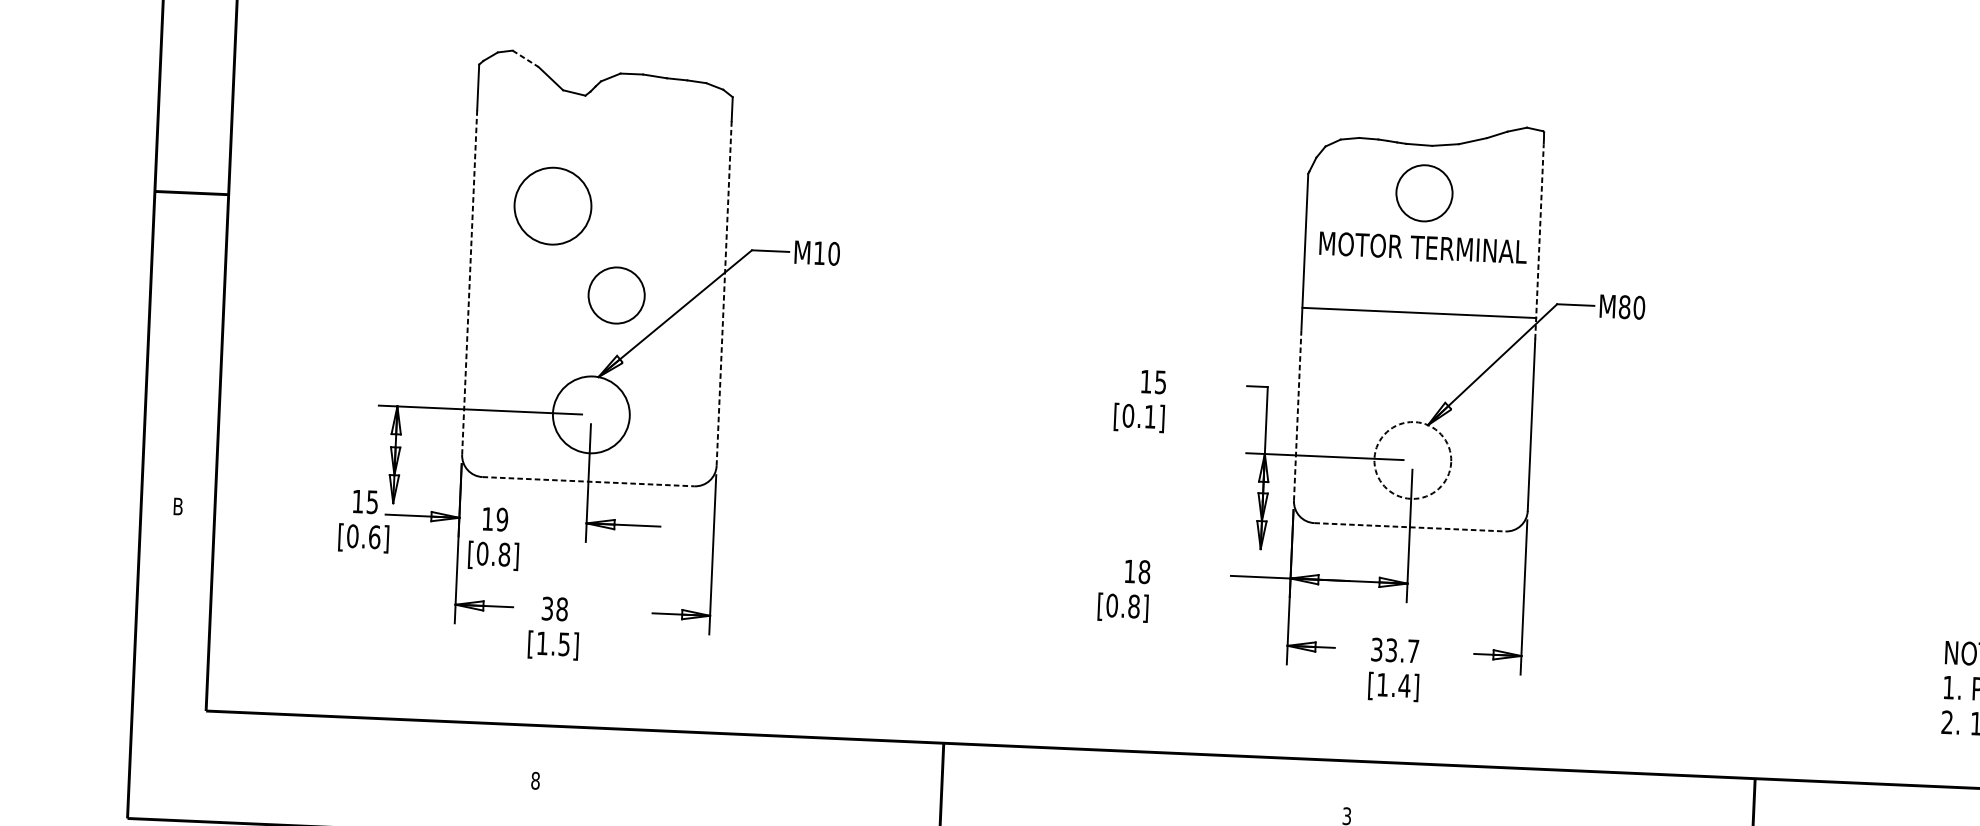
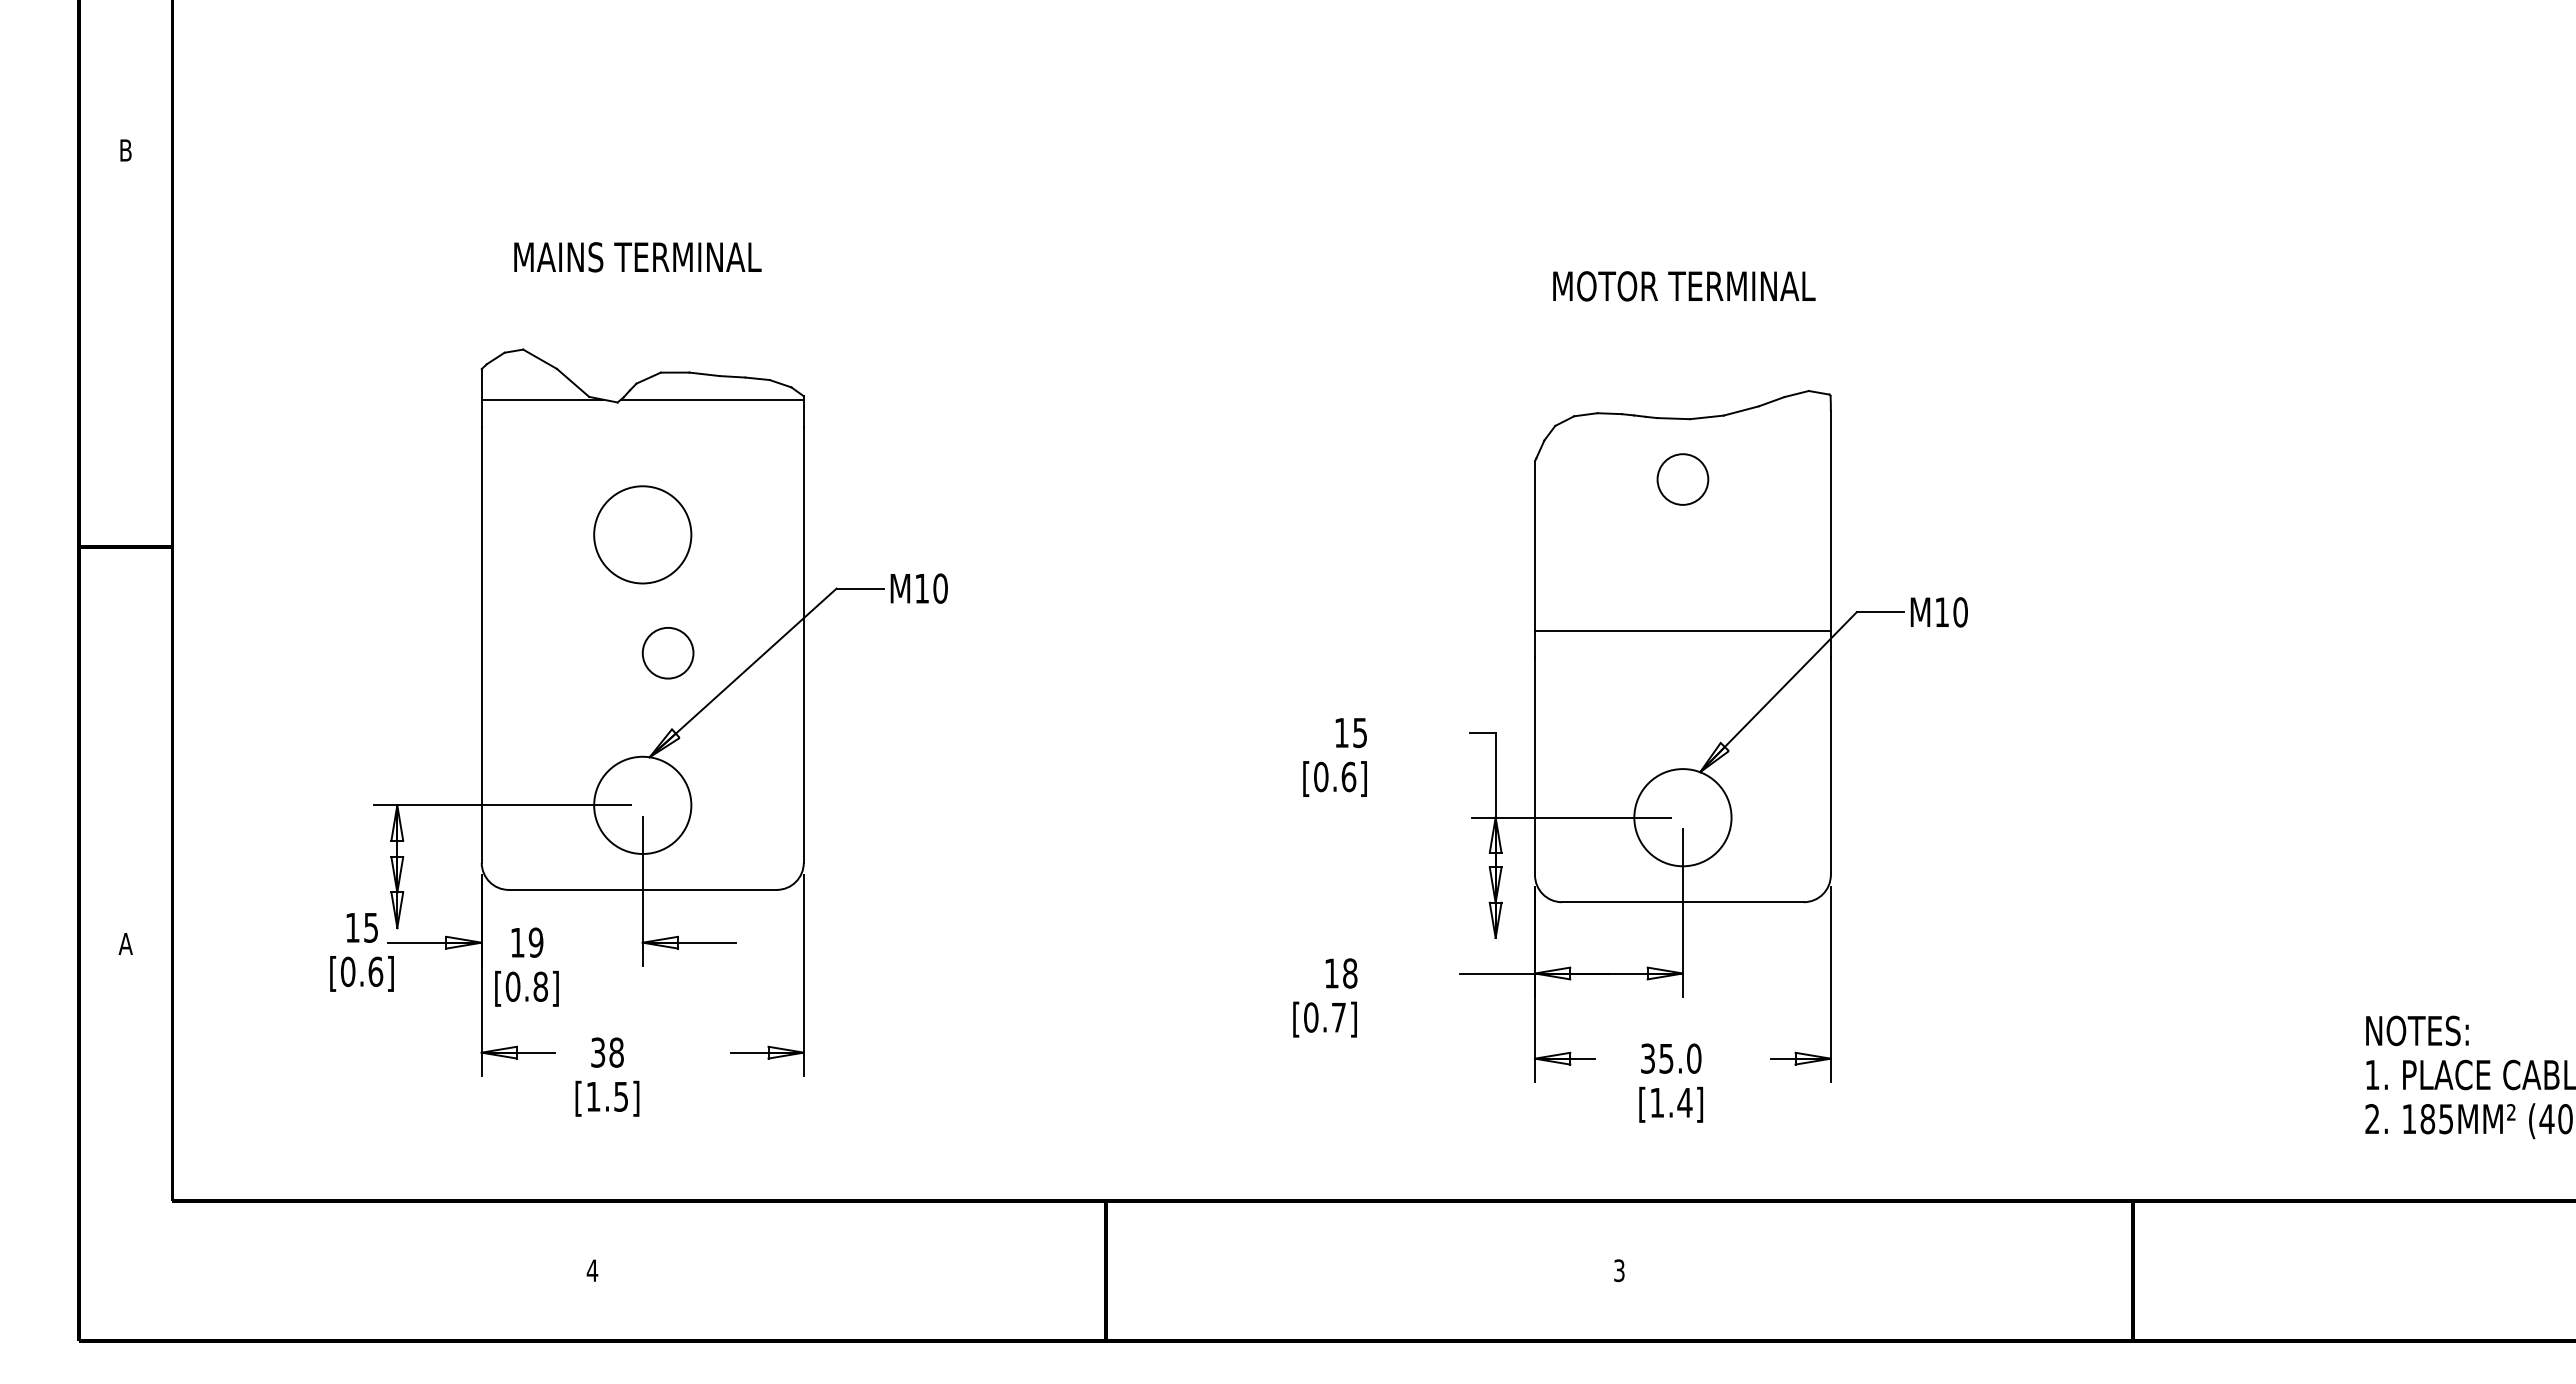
line: (525, 59) -> (540, 359), dashed -> solid
line: (526, 90) -> (542, 399), added
line: (659, 96) -> (711, 399), added
circle: (1424, 193) -> (1682, 479), size x0.71
circle: (552, 205) -> (642, 534), moved
line: (1539, 241) -> (1830, 534), dashed -> solid
text: (1423, 247) -> (1684, 286), moved
line: (469, 282) -> (481, 644), dashed -> solid
circle: (616, 294) -> (667, 652), size x0.71
line: (723, 294) -> (803, 645), dashed -> solid
text: (1625, 307) -> (1942, 612), M80 -> M10
line: (1298, 414) -> (1535, 766), dashed -> solid
text: (1150, 416) -> (1348, 776), [0.1] -> [0.6]
circle: (1412, 460) -> (1682, 817), dashed -> solid
line: (588, 481) -> (642, 889), dashed -> solid
text: (177, 506) -> (125, 943), B -> A
line: (1409, 527) -> (1682, 902), dashed -> solid
text: (1133, 606) -> (1338, 1017), [0.8] -> [0.7]
text: (1402, 650) -> (1680, 1058), 33.7 -> 35.0
text: (535, 780) -> (592, 1270), 8 -> 4

